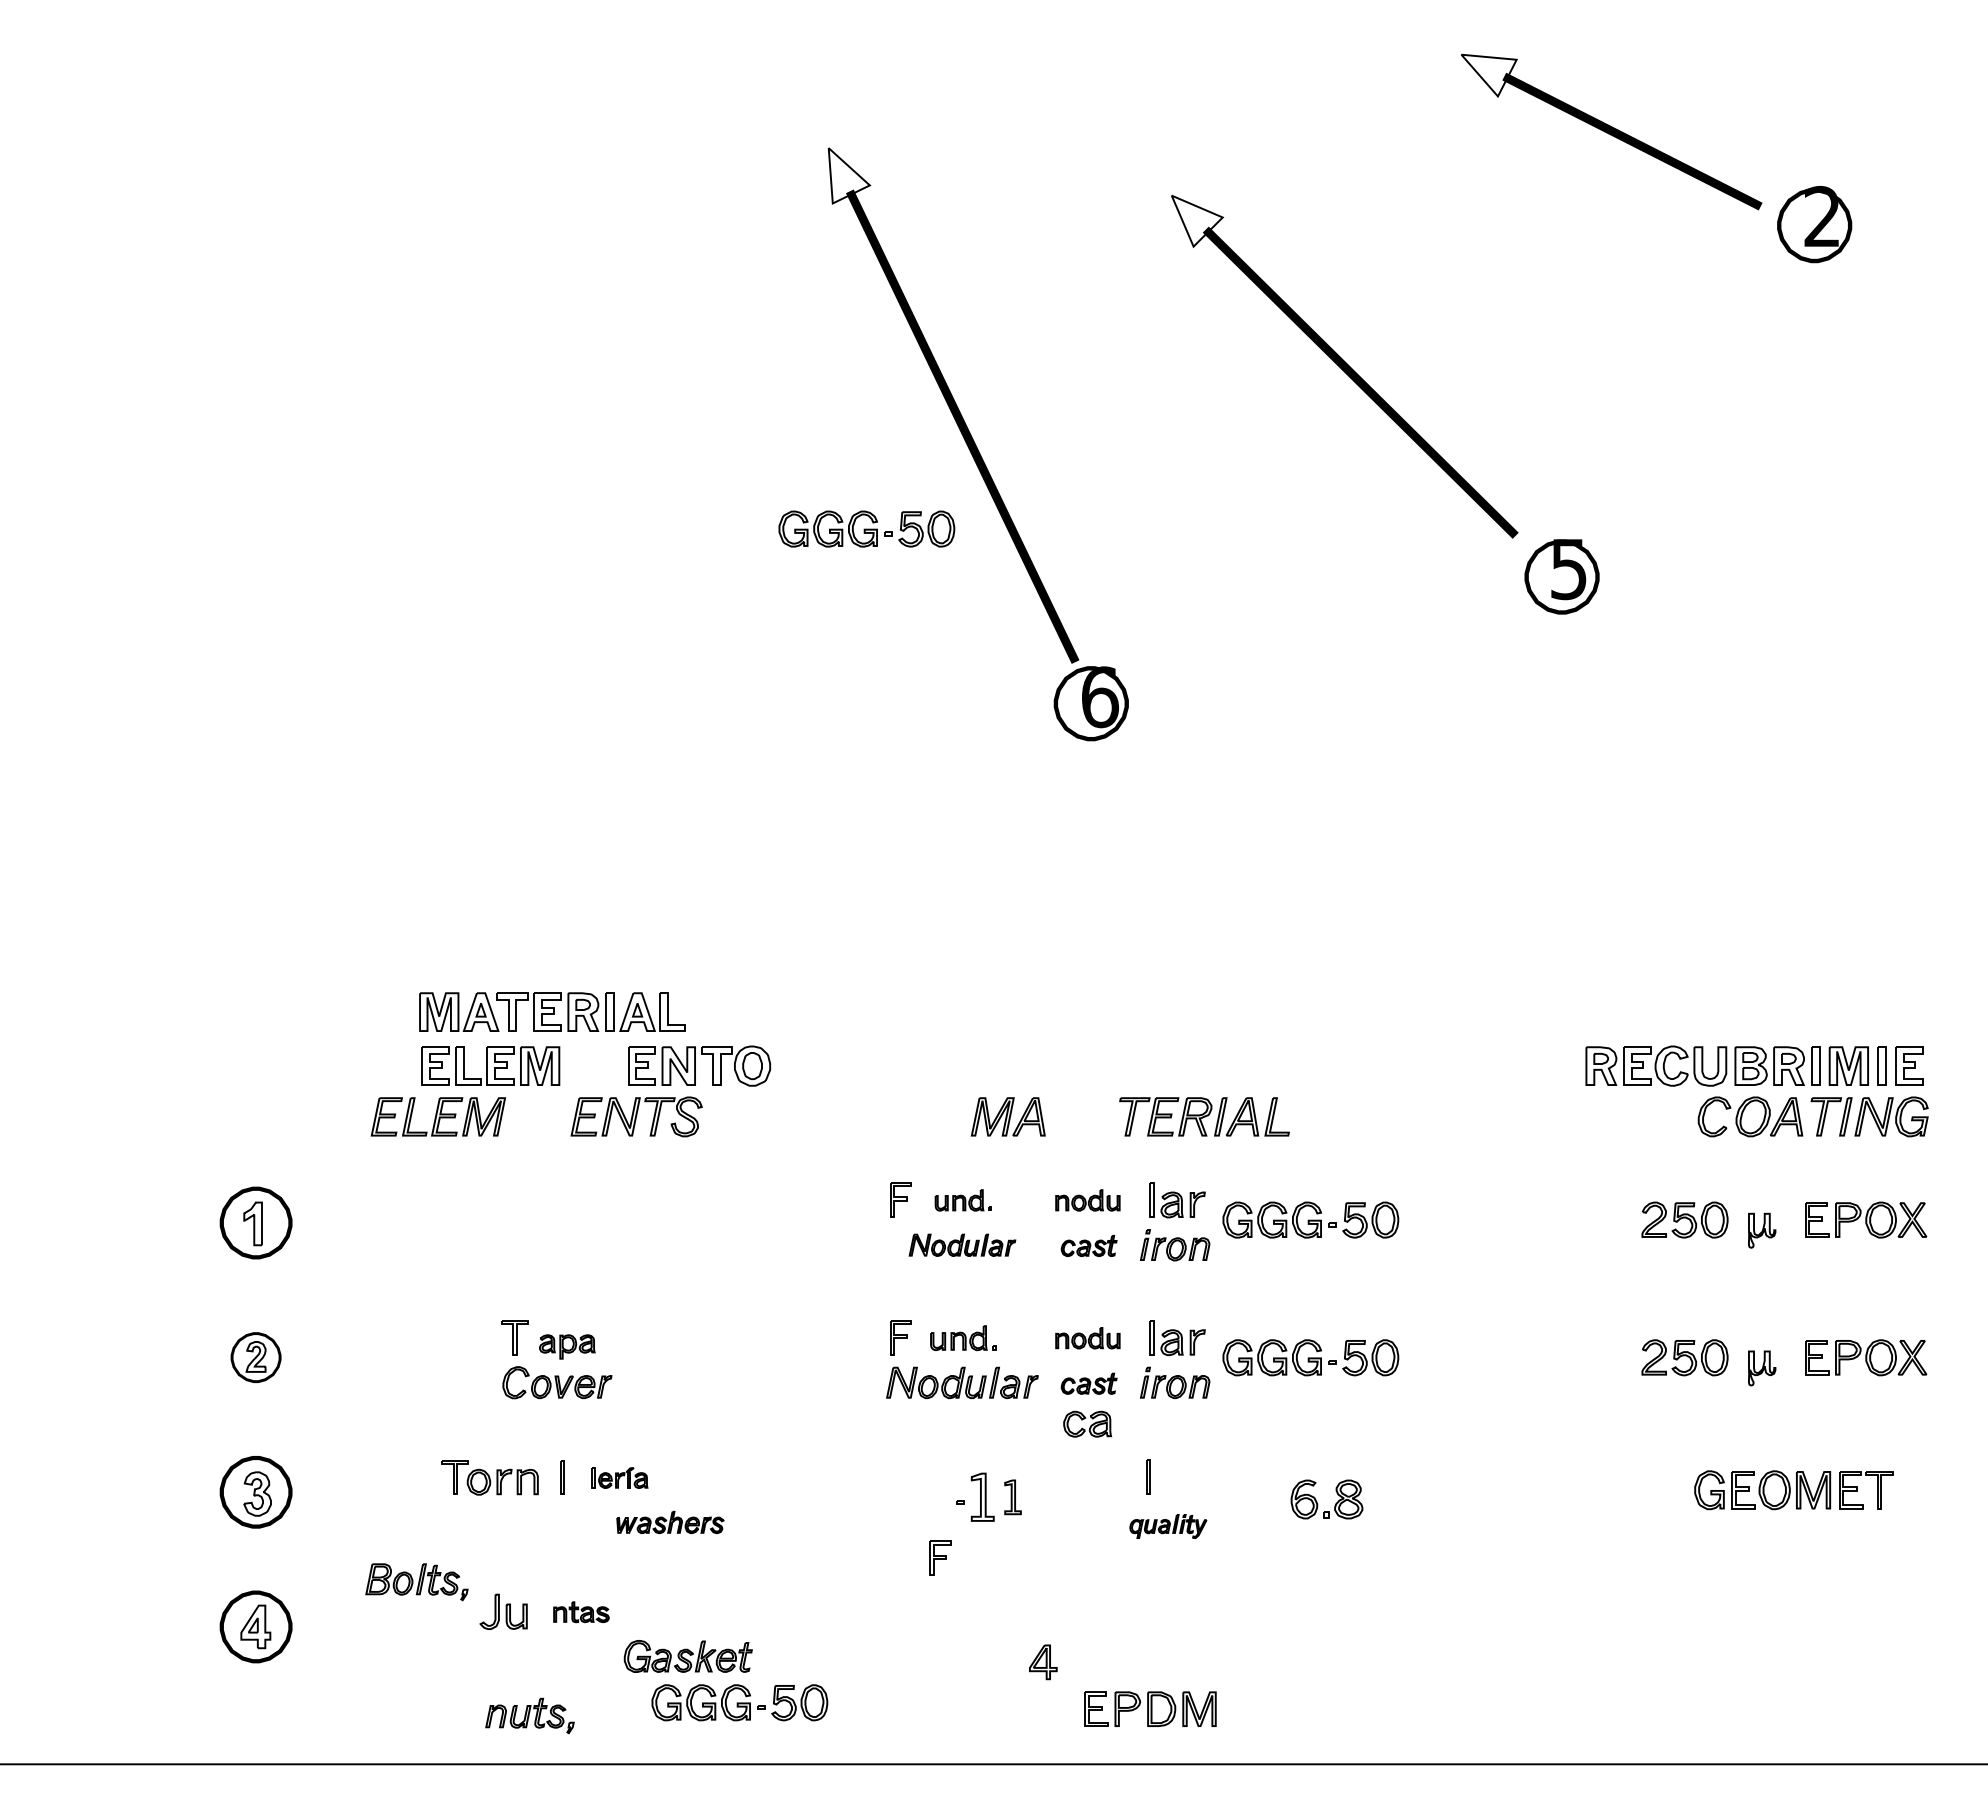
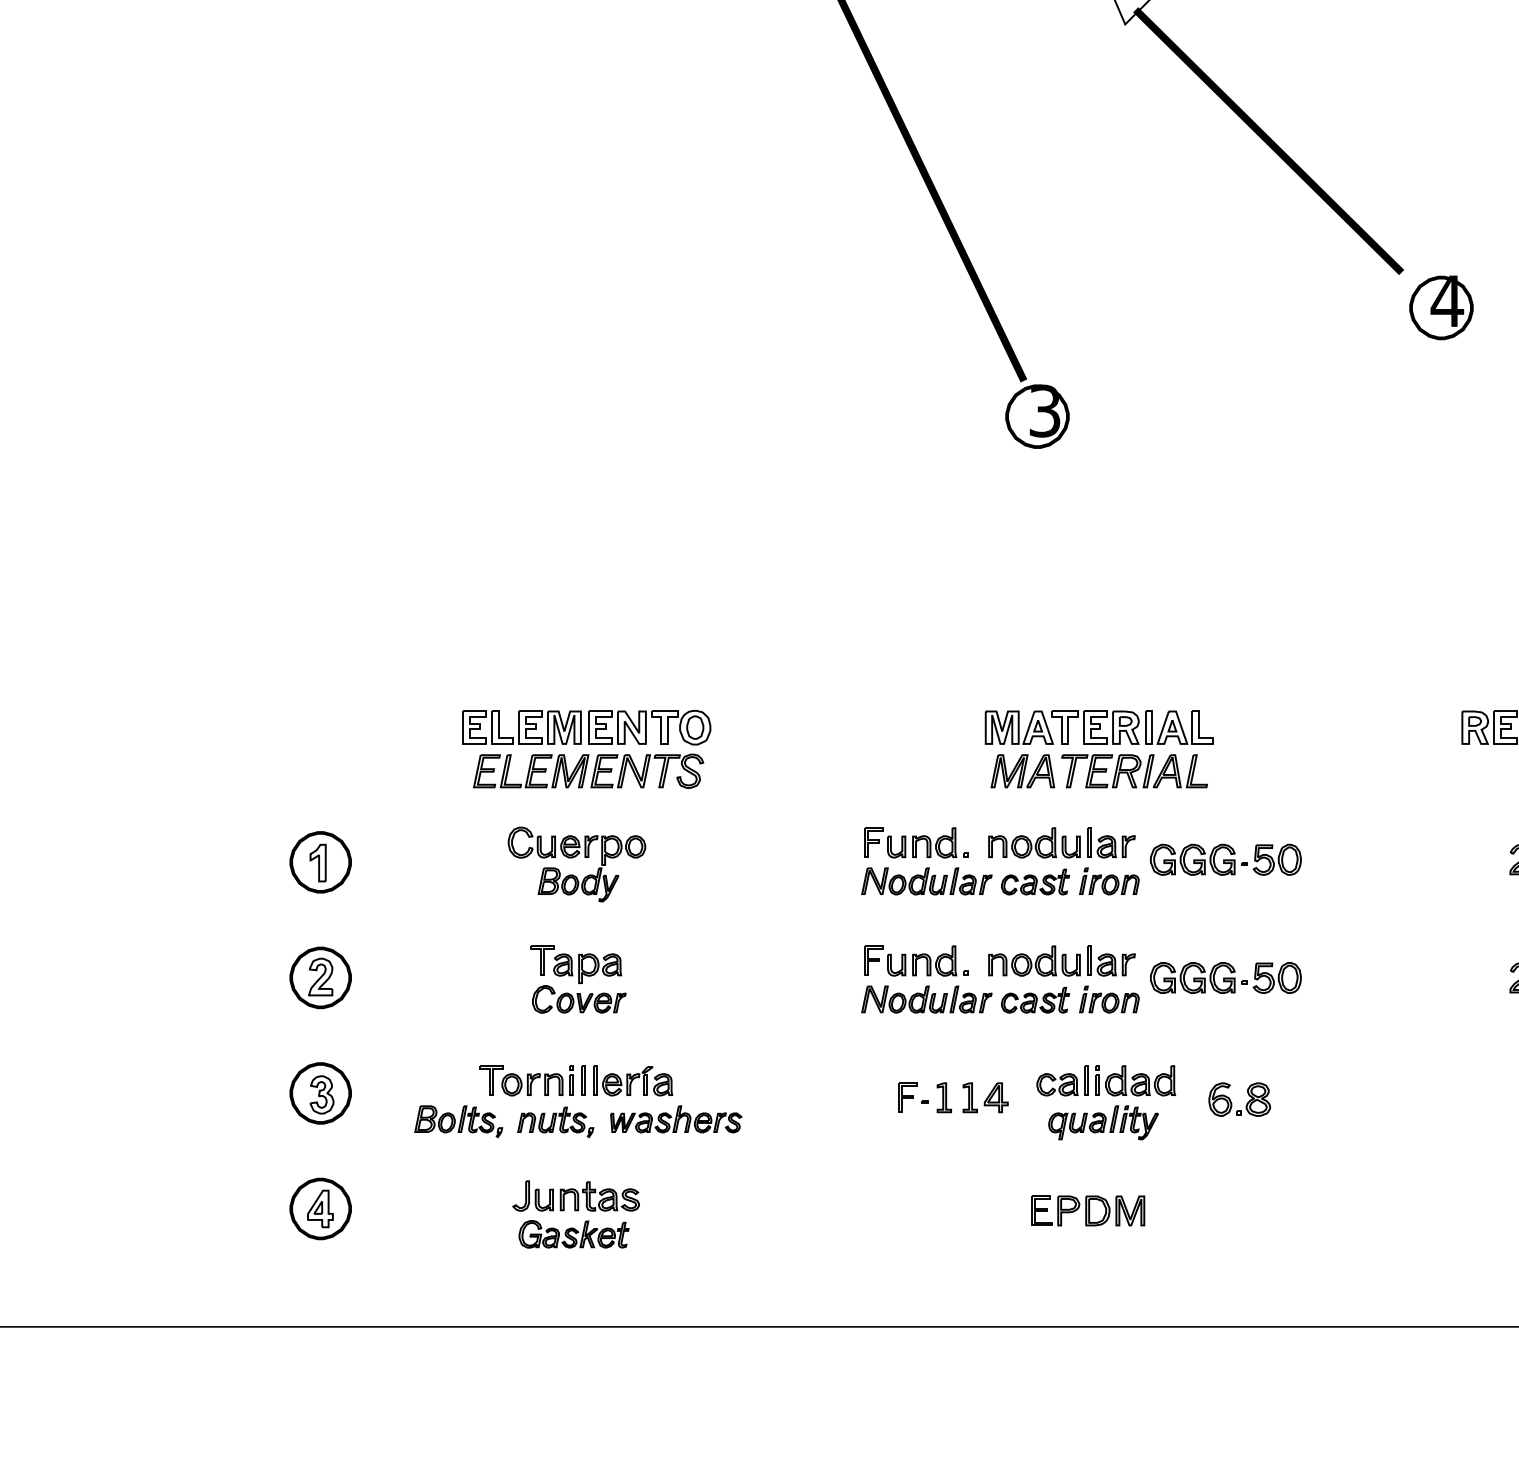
part: (866, 528) -> (844, 266), removed
text: (1568, 569) -> (1446, 301), 5 -> 4
text: (1100, 697) -> (1045, 411), 6 -> 3
part: (552, 1011) -> (1099, 727), moved
part: (699, 1065) -> (649, 727), moved
part: (438, 1116) -> (531, 770), moved
part: (1007, 1116) -> (1022, 770), moved
part: (963, 1200) -> (927, 843), size x1.67
part: (1087, 1200) -> (1034, 843), size x1.67
part: (552, 1217) -> (575, 857), added
part: (962, 1245) -> (926, 881), size x1.43
part: (1089, 1245) -> (1035, 881), size x1.43
part: (963, 1338) -> (927, 961), size x1.43
part: (1087, 1338) -> (1034, 961), size x1.67
part: (567, 1346) -> (587, 968), size x1.43
part: (255, 1357) -> (320, 977), size x1.43
part: (1089, 1383) -> (1035, 1000), size x1.43
part: (1087, 1423) -> (1057, 1084), moved
line: (547, 1477) -> (570, 1080), added
part: (619, 1477) -> (632, 1080), size x1.67
part: (1205, 1477) -> (1135, 1080), added
part: (982, 1497) -> (944, 1097), size x0.71
part: (670, 1522) -> (676, 1119), size x1.43
part: (1168, 1526) -> (1103, 1122), size x1.67
part: (940, 1557) -> (908, 1097), moved
part: (416, 1582) -> (458, 1121), moved
part: (581, 1611) -> (599, 1195), size x1.67
part: (687, 1656) -> (573, 1234), moved
part: (1043, 1662) -> (996, 1097), moved
part: (739, 1702) -> (735, 1273), removed
part: (1150, 1708) -> (1088, 1210), moved
part: (529, 1715) -> (555, 1121), moved

